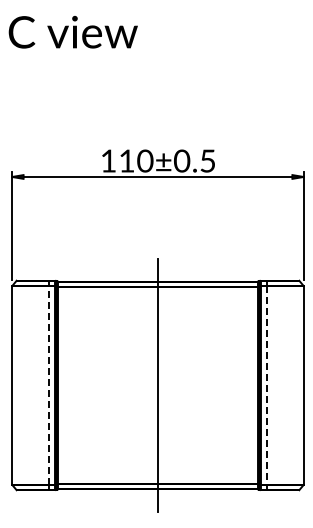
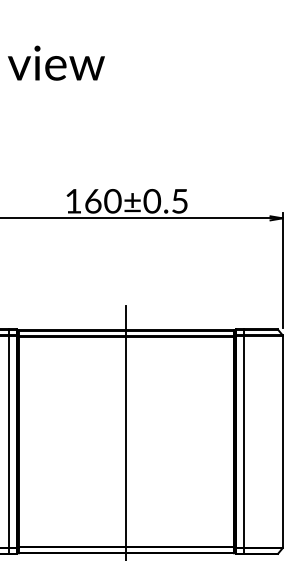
text: (126, 160) -> (92, 200), 110±0.5 -> 160±0.5
line: (48, 384) -> (9, 440), dashed -> solid
line: (267, 385) -> (243, 441), dashed -> solid

